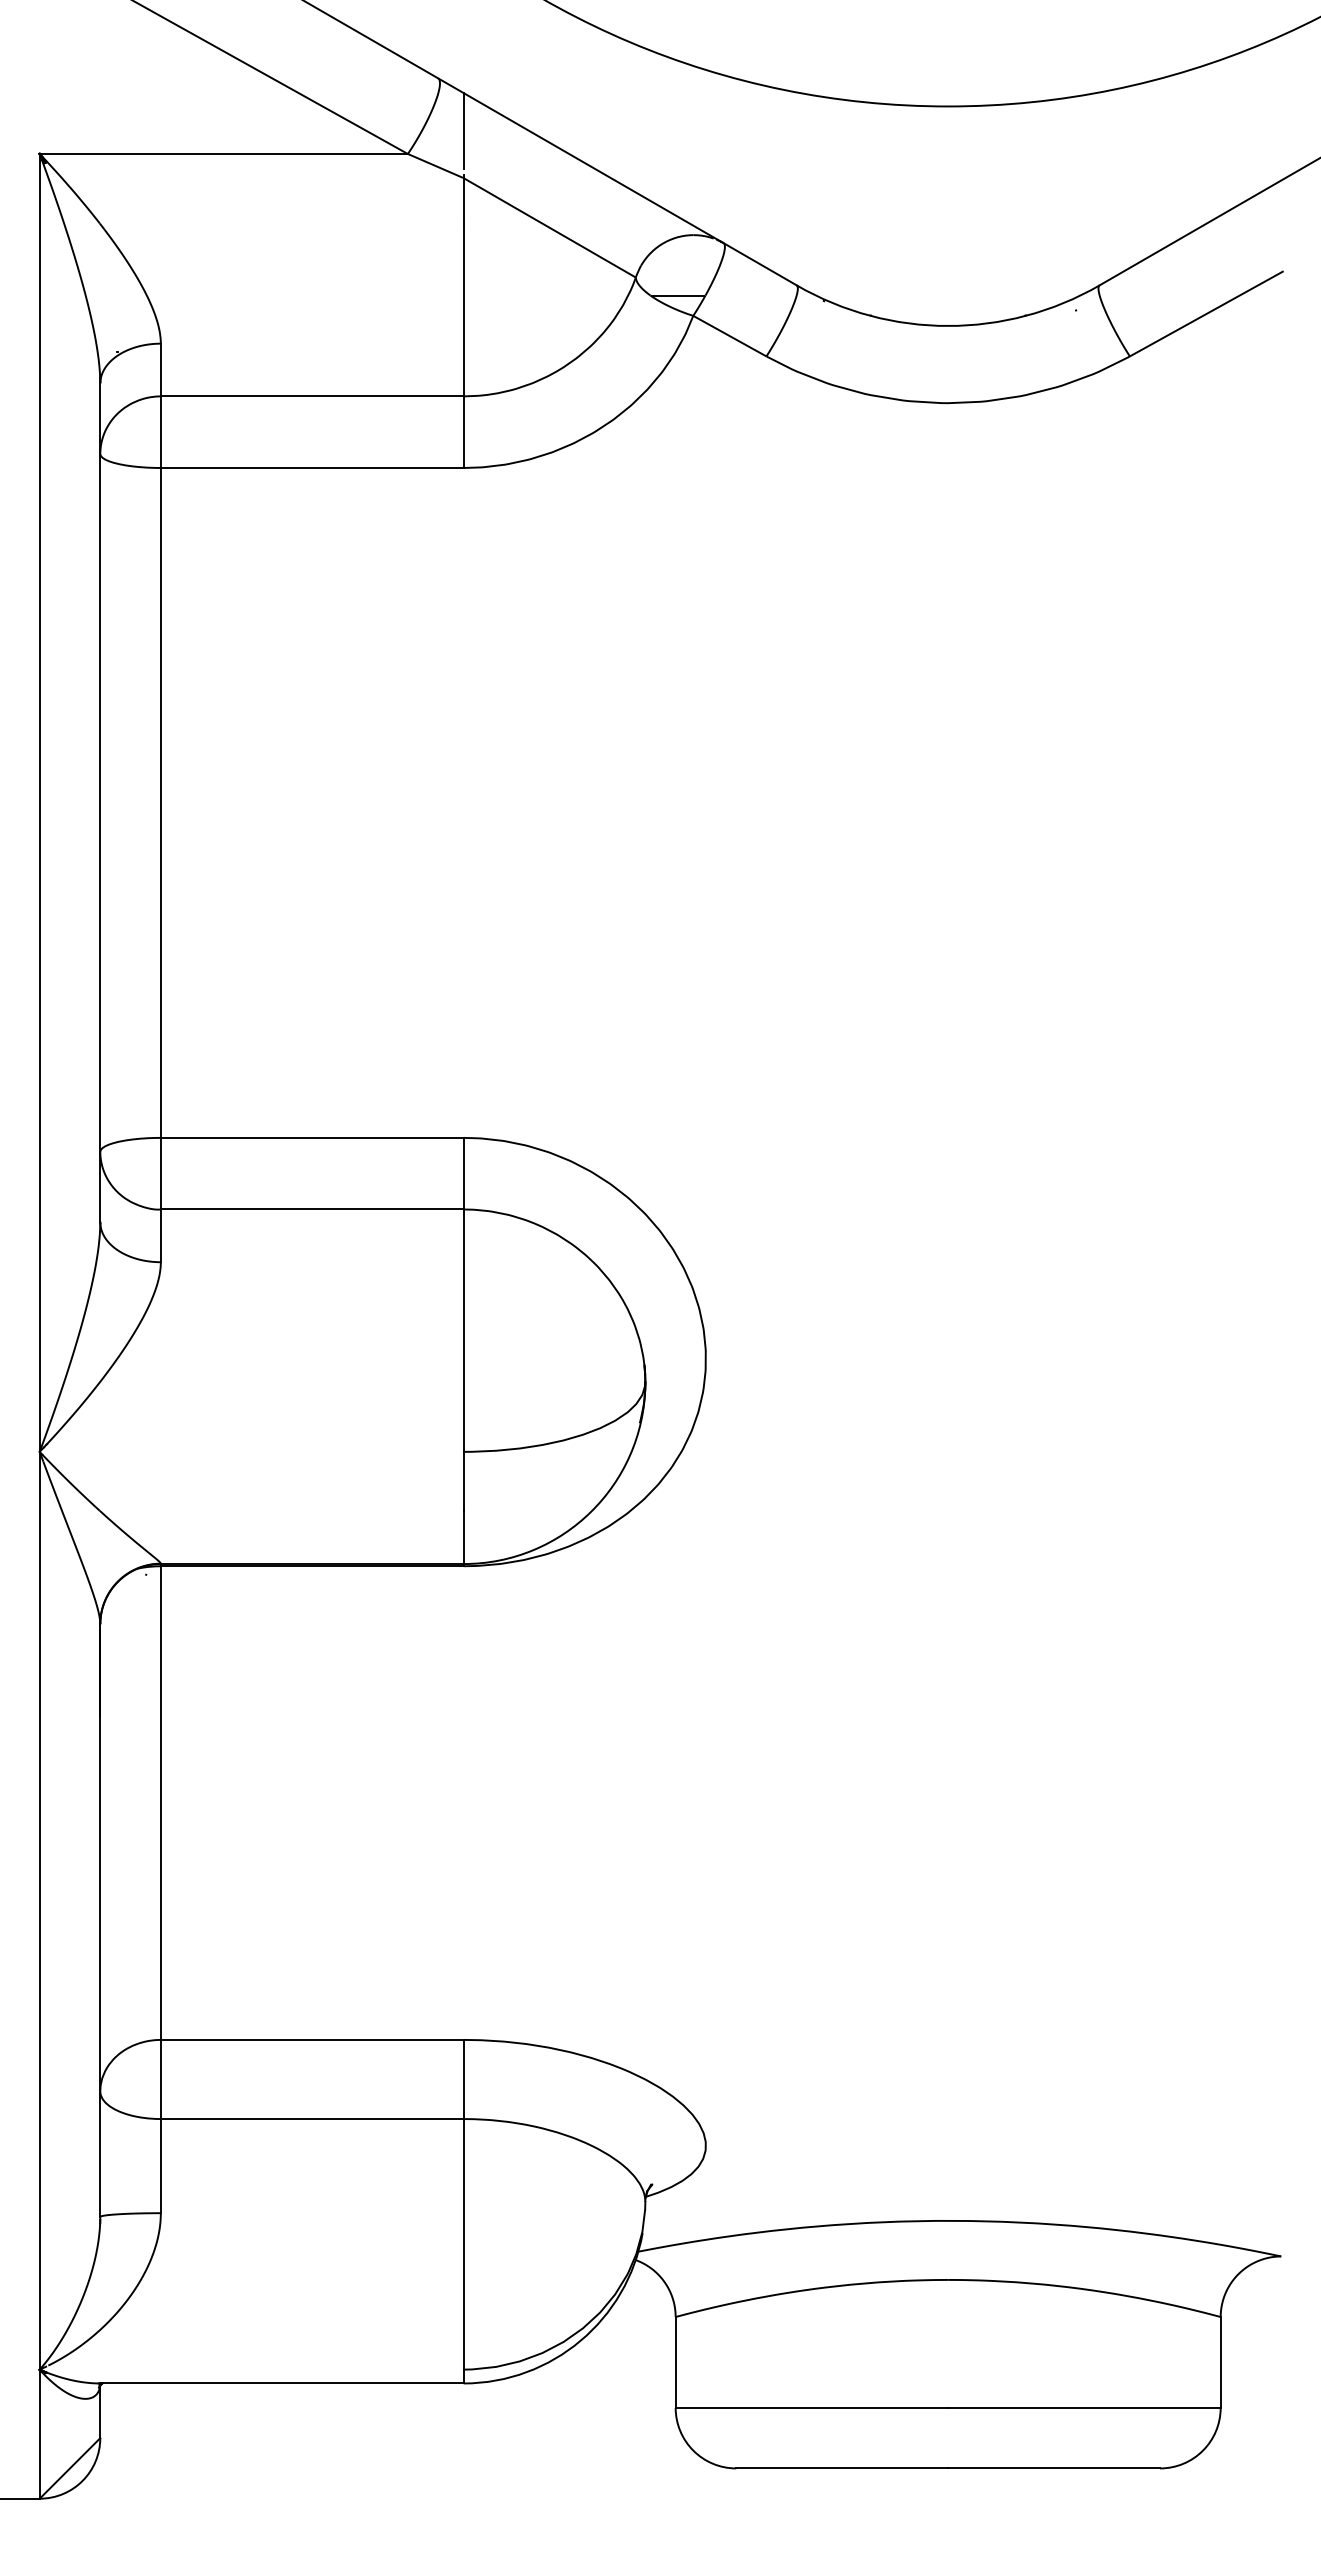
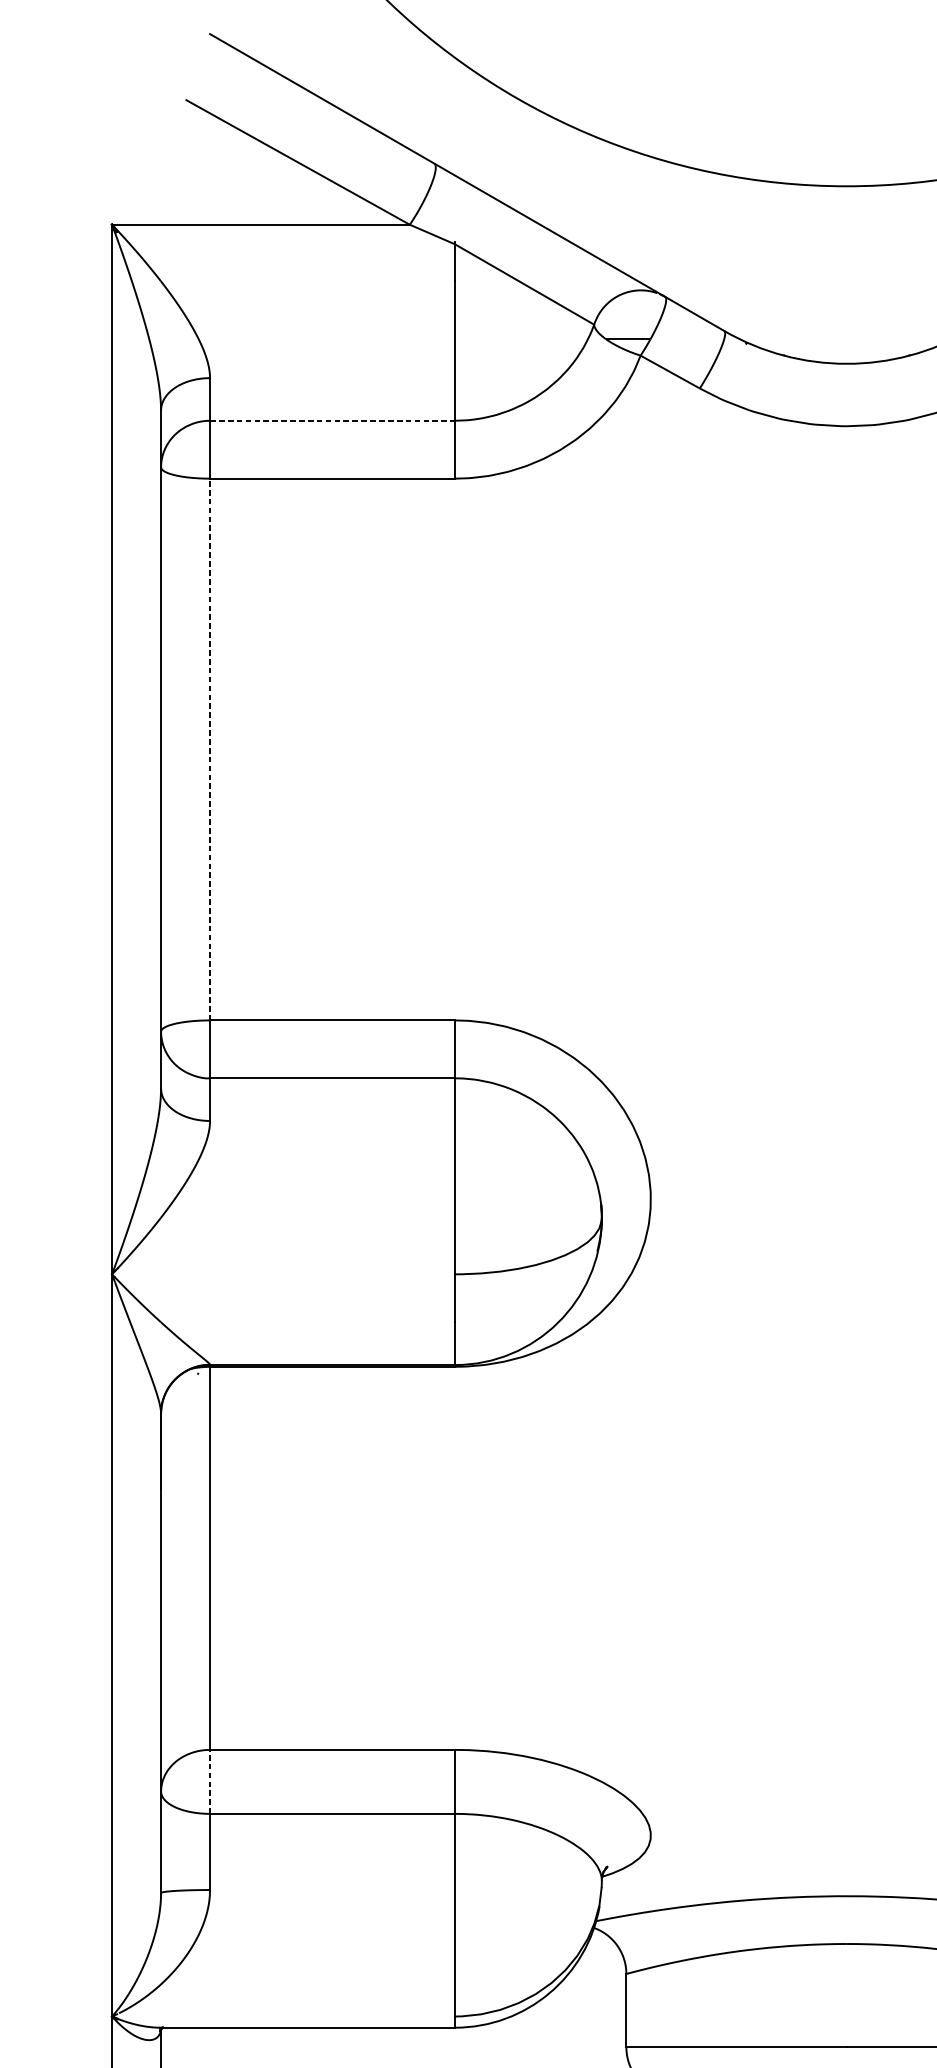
line: (463, 130) -> (454, 205), removed
line: (312, 396) -> (332, 420), solid -> dashed
line: (160, 802) -> (209, 749), solid -> dashed
line: (160, 2079) -> (209, 1781), solid -> dashed

